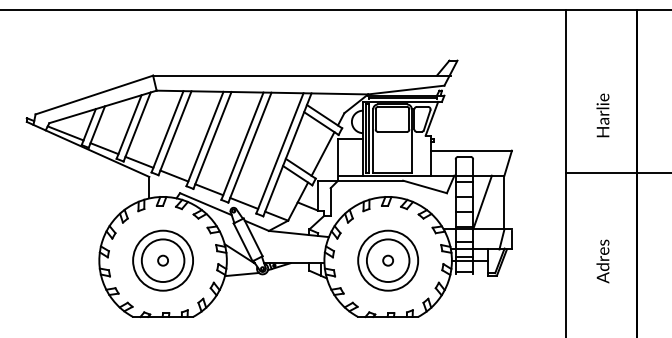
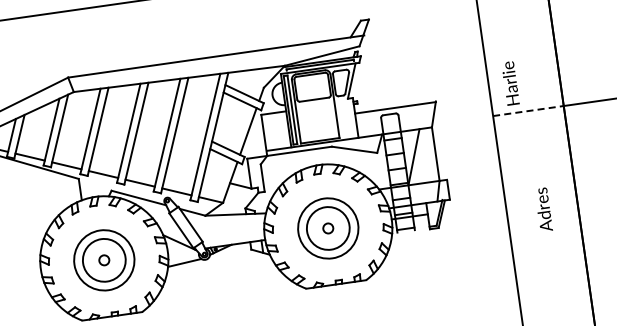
text: (602, 115) -> (510, 83), moved
line: (602, 173) -> (529, 111), solid -> dashed
text: (602, 261) -> (543, 209), moved

